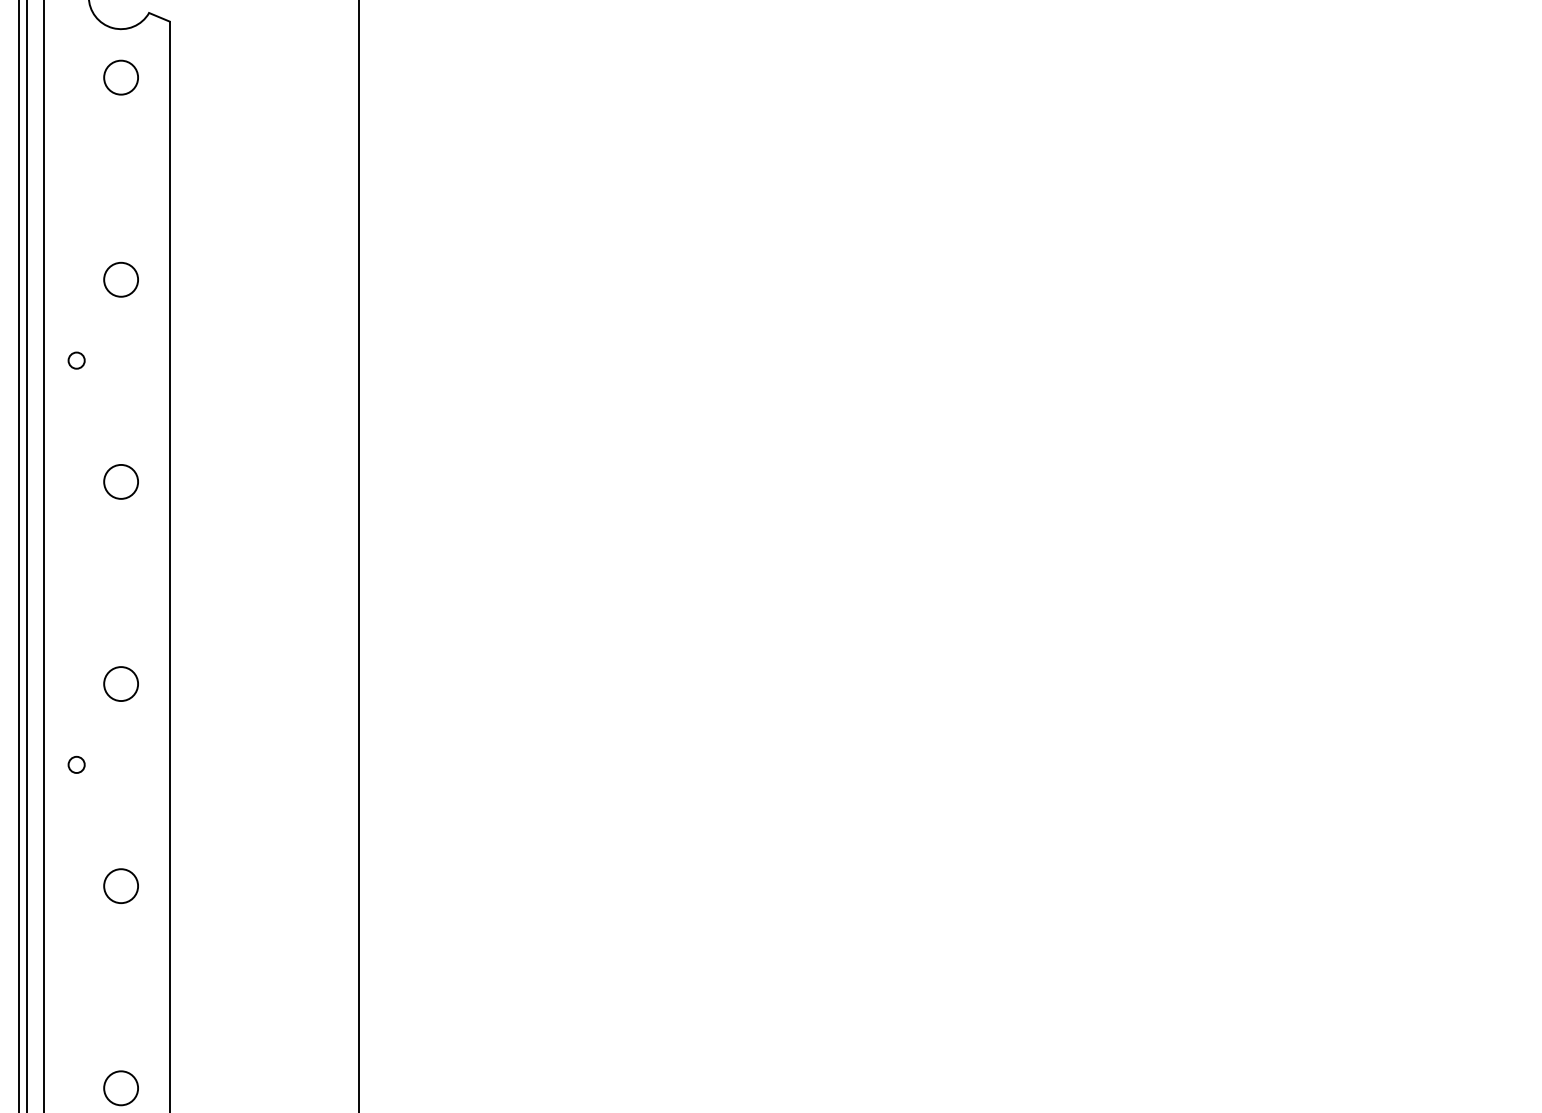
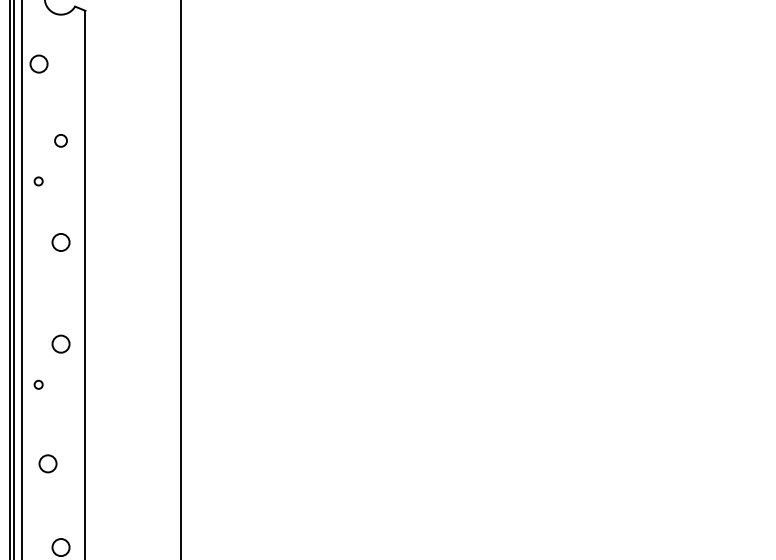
circle: (120, 76) -> (38, 63), moved
circle: (120, 279) -> (60, 140), size x0.7
circle: (120, 885) -> (47, 463), moved

